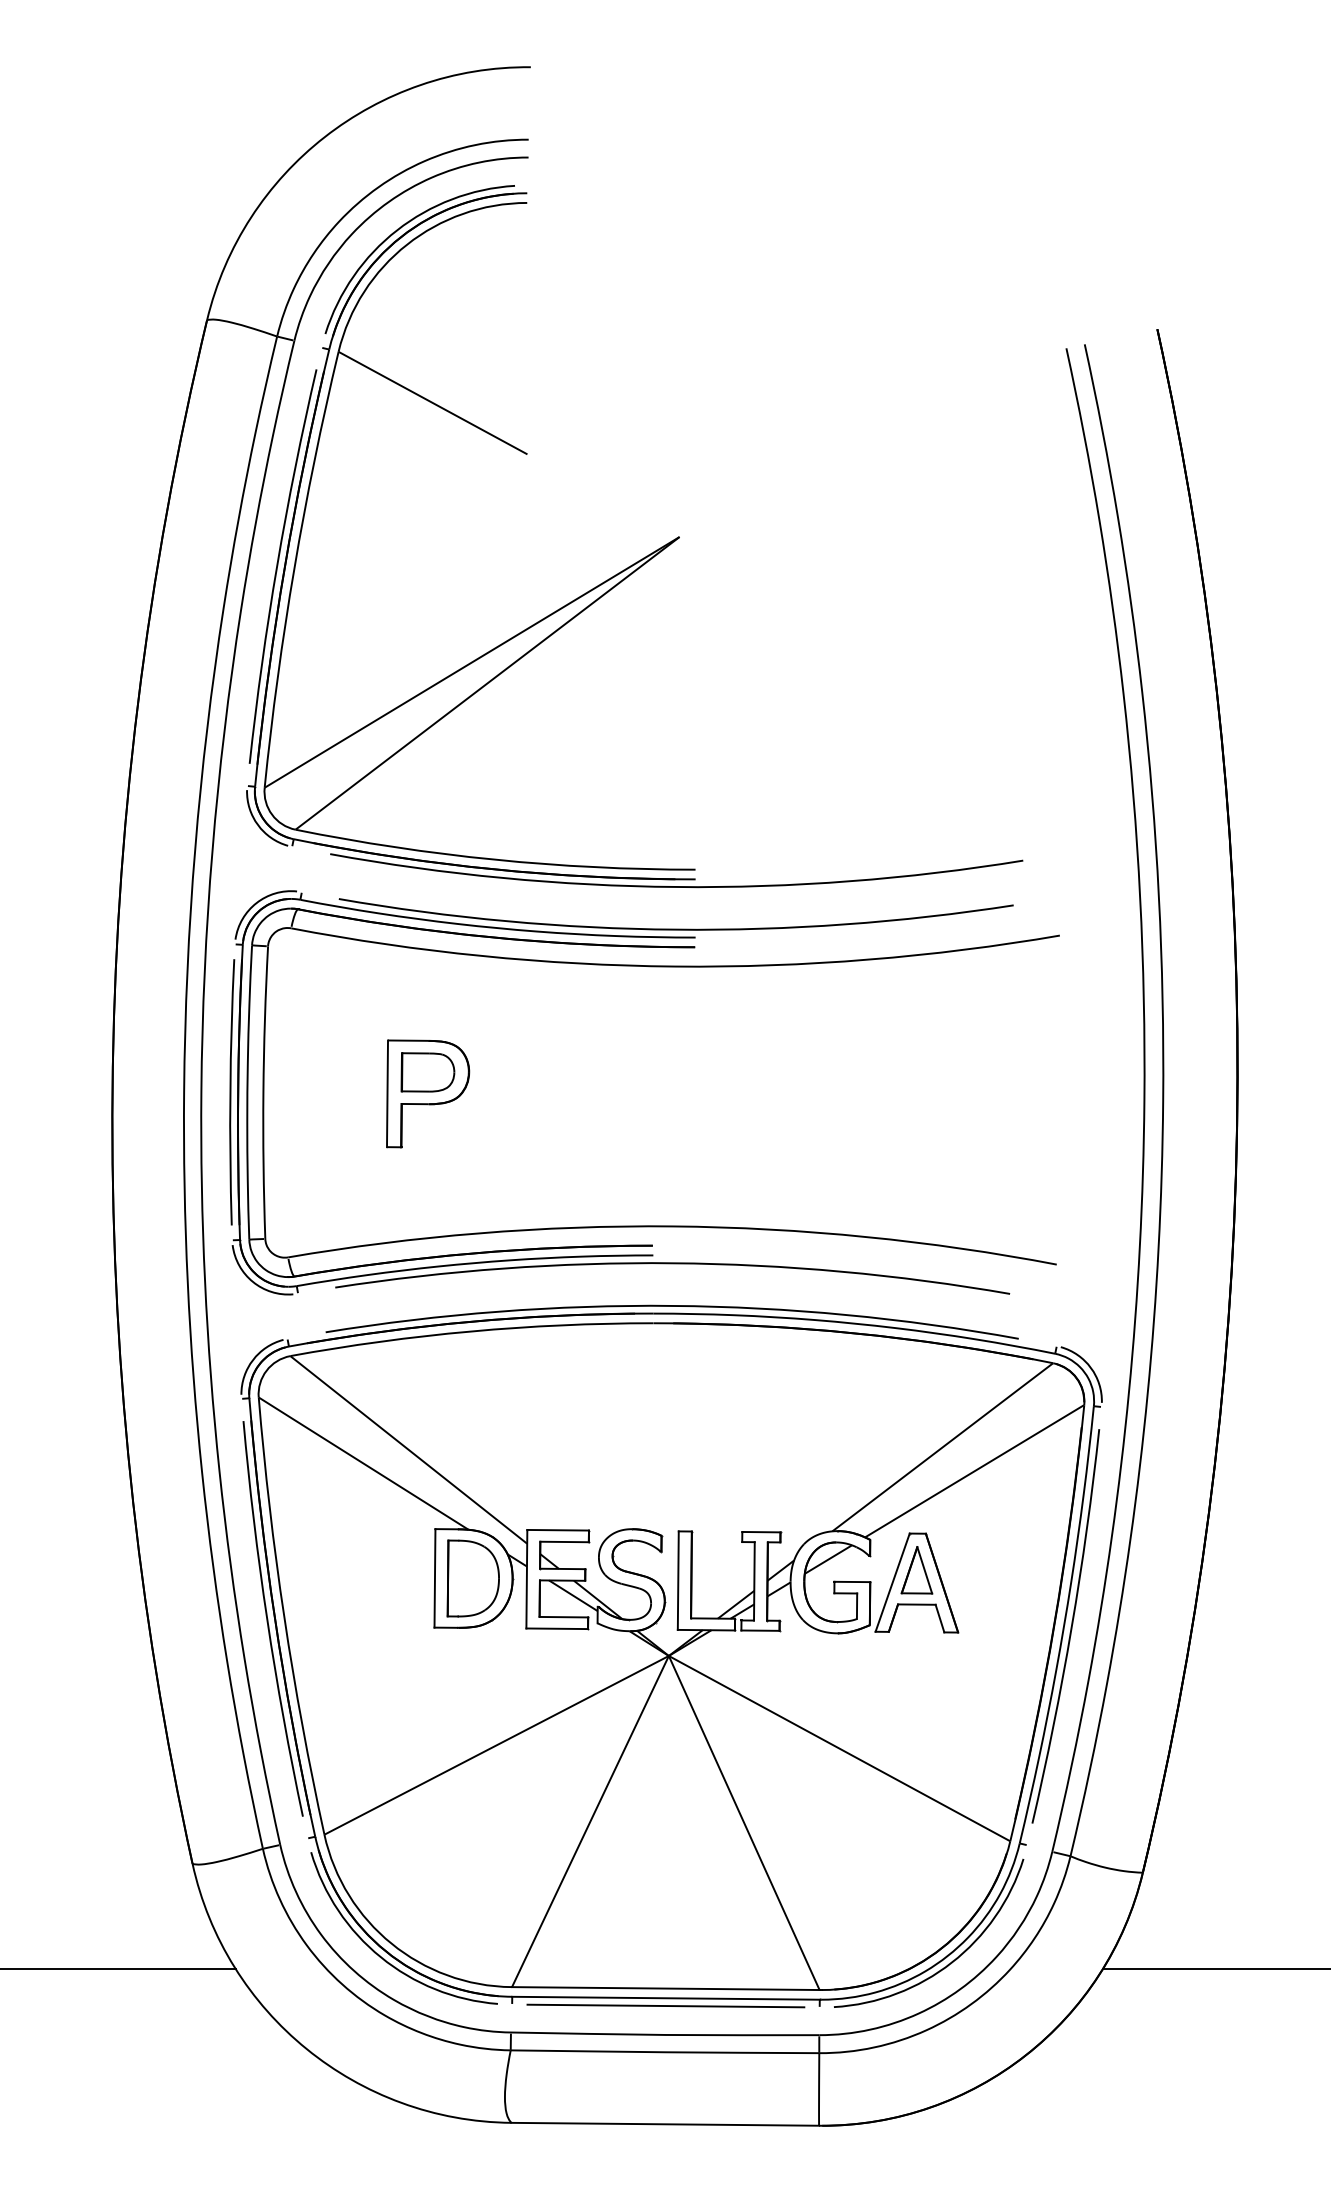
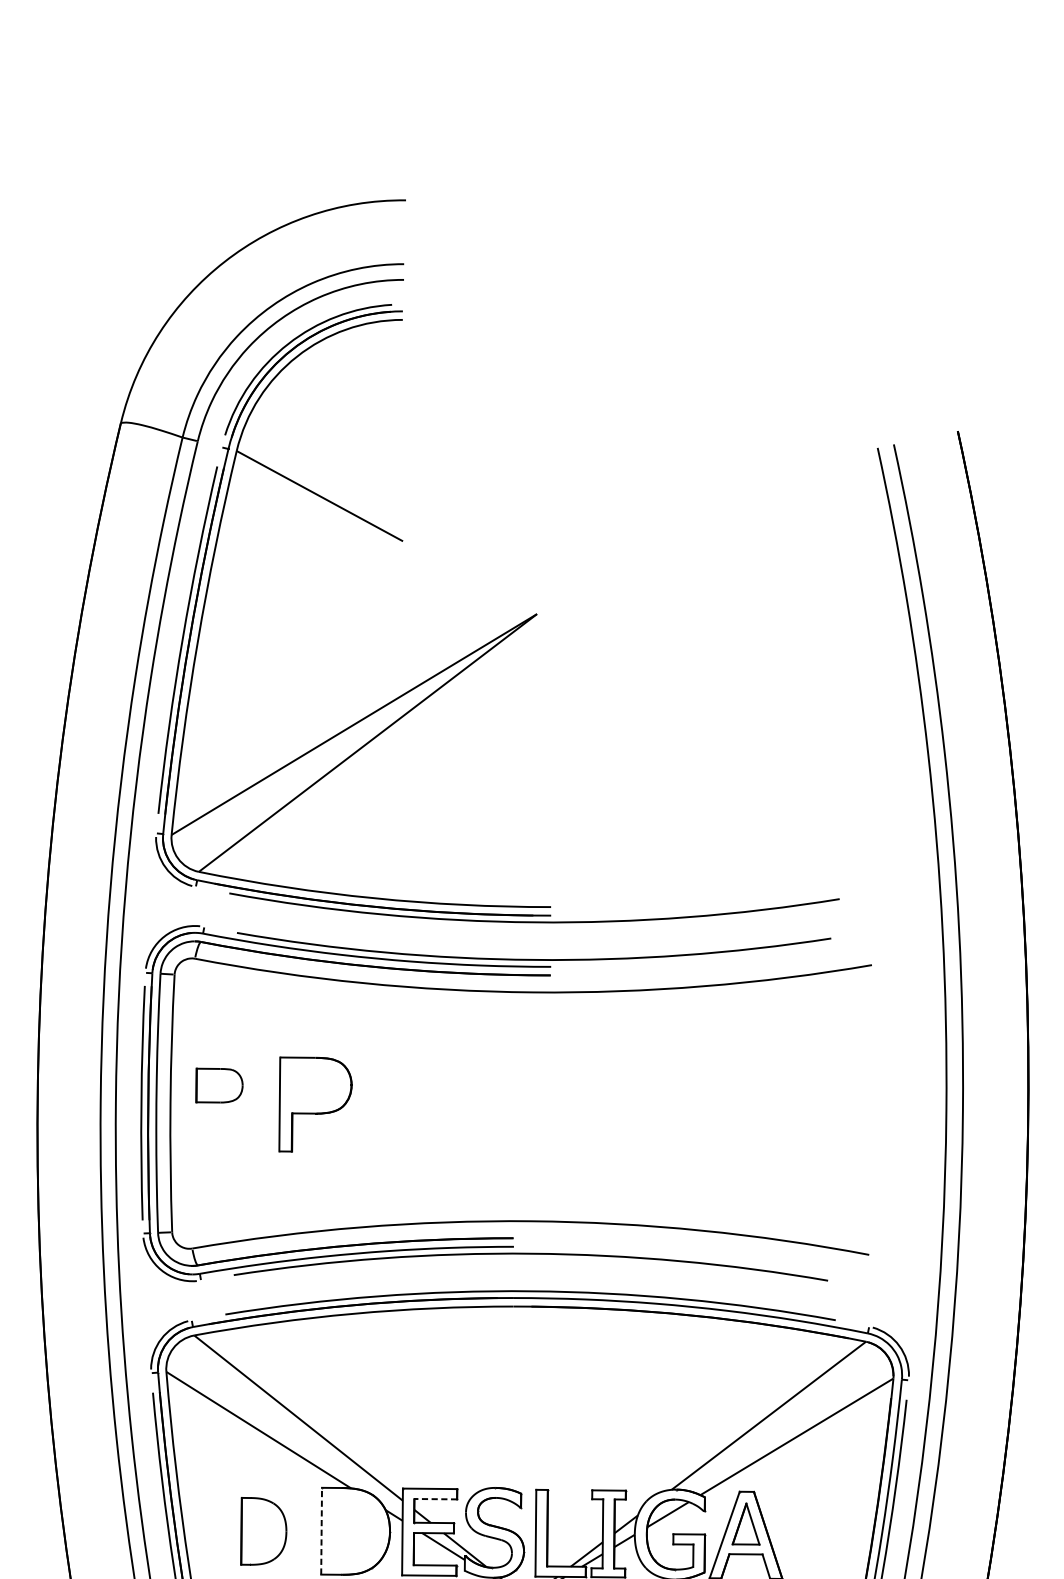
part: (427, 1072) -> (219, 1085), moved
line: (564, 1541) -> (435, 1498), solid -> dashed
line: (434, 1577) -> (321, 1530), solid -> dashed
part: (472, 1578) -> (263, 1531), moved

